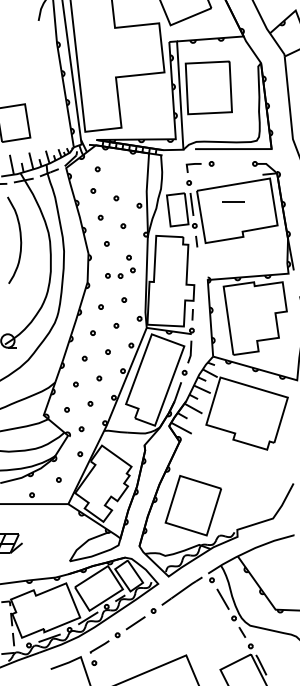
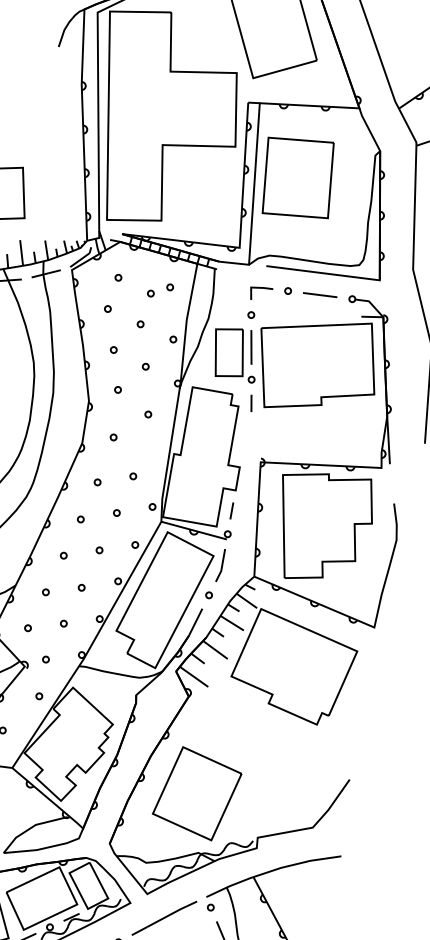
line: (233, 201) -> (320, 294), moved
part: (126, 272) -> (160, 289), moved

